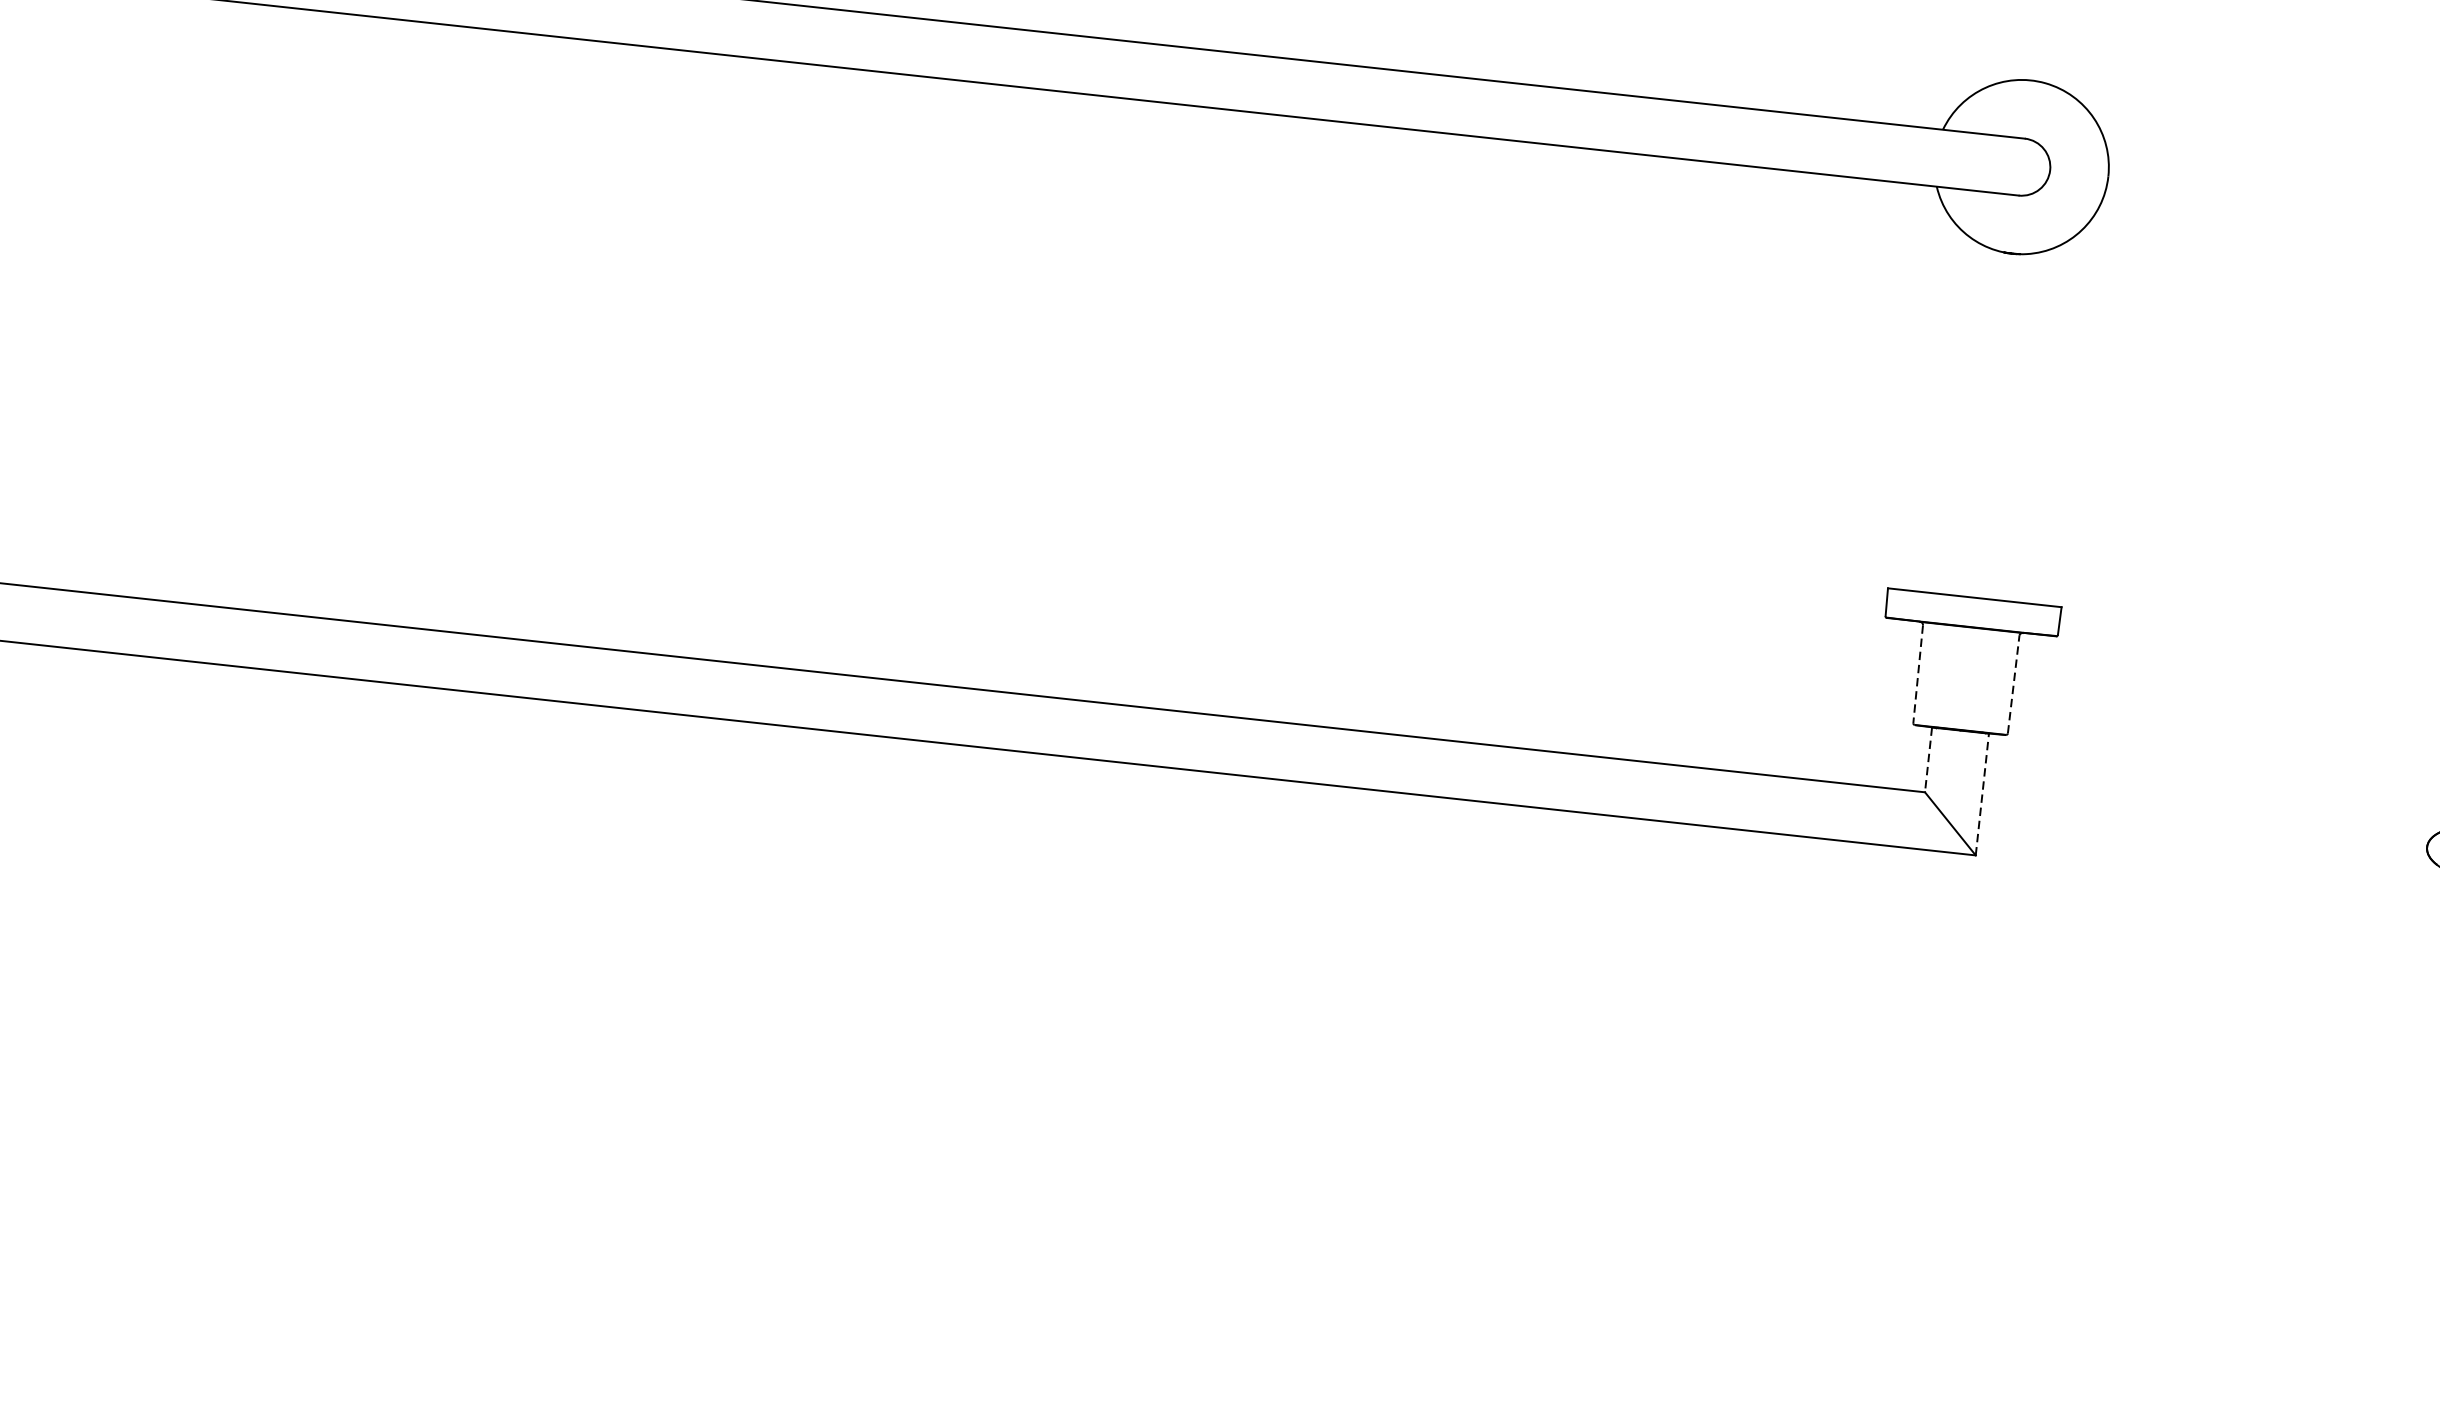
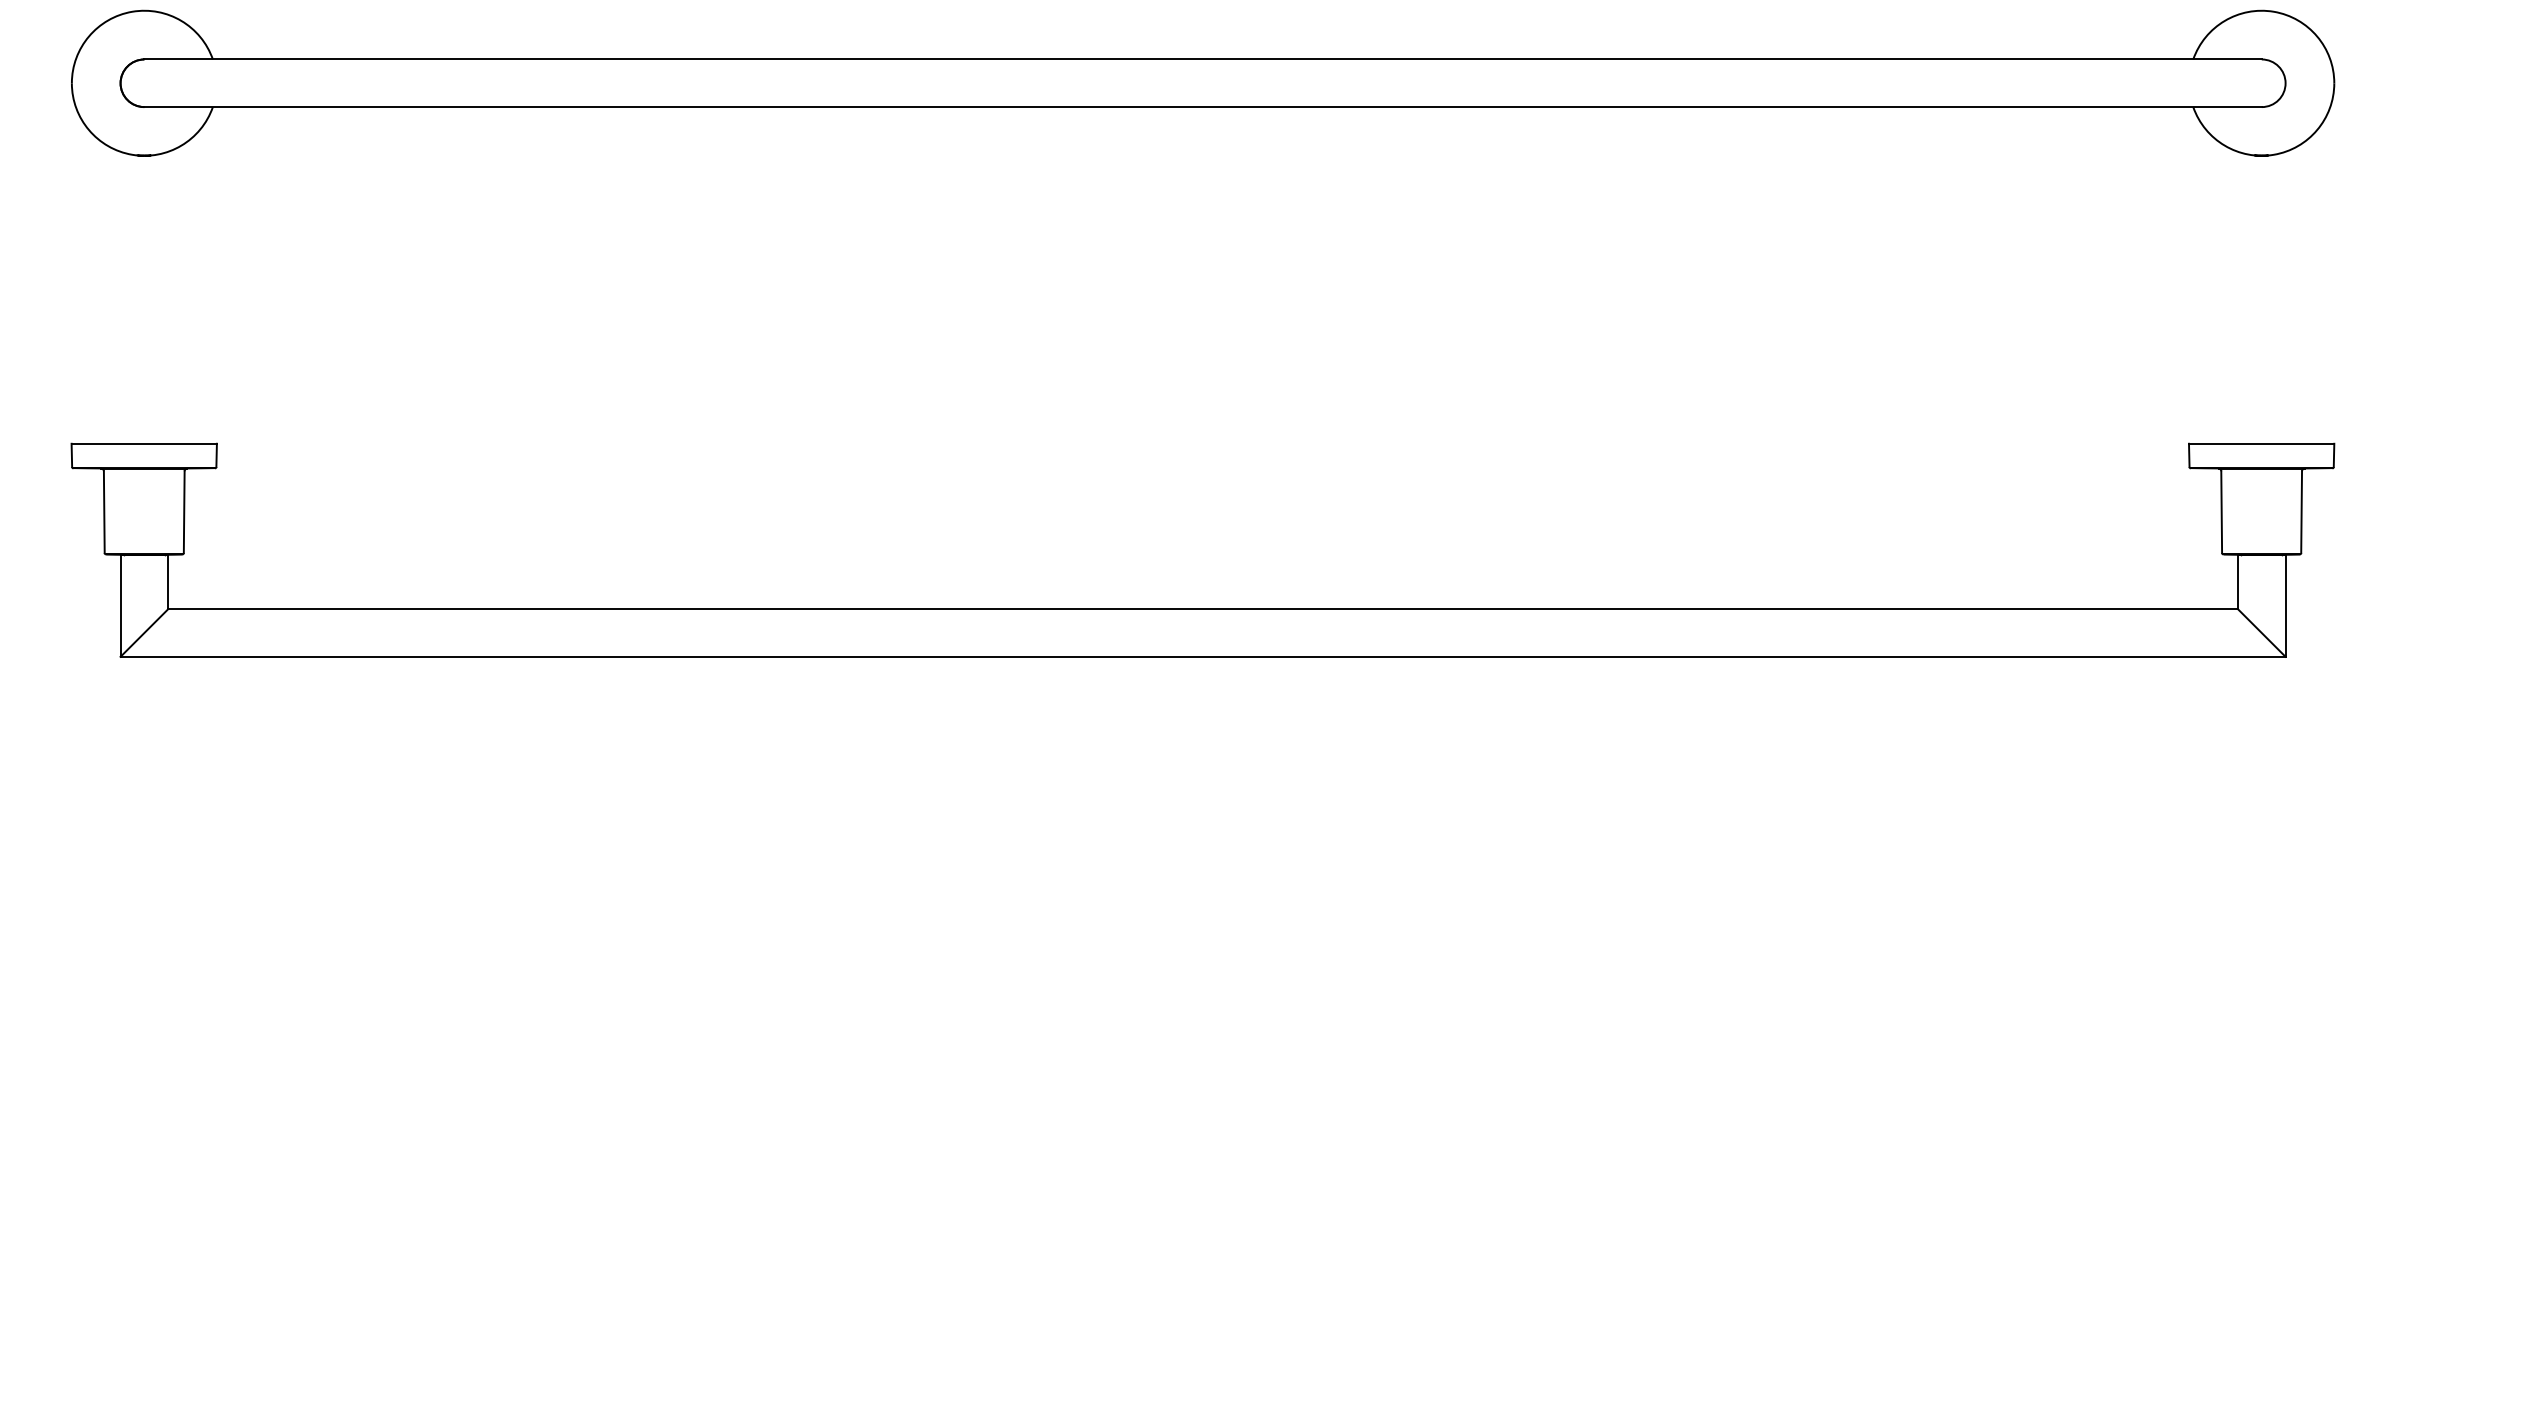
line: (1917, 674) -> (2221, 512), dashed -> solid
line: (2013, 685) -> (2301, 512), dashed -> solid
line: (1927, 760) -> (2237, 582), dashed -> solid
line: (1982, 794) -> (2285, 605), dashed -> solid

